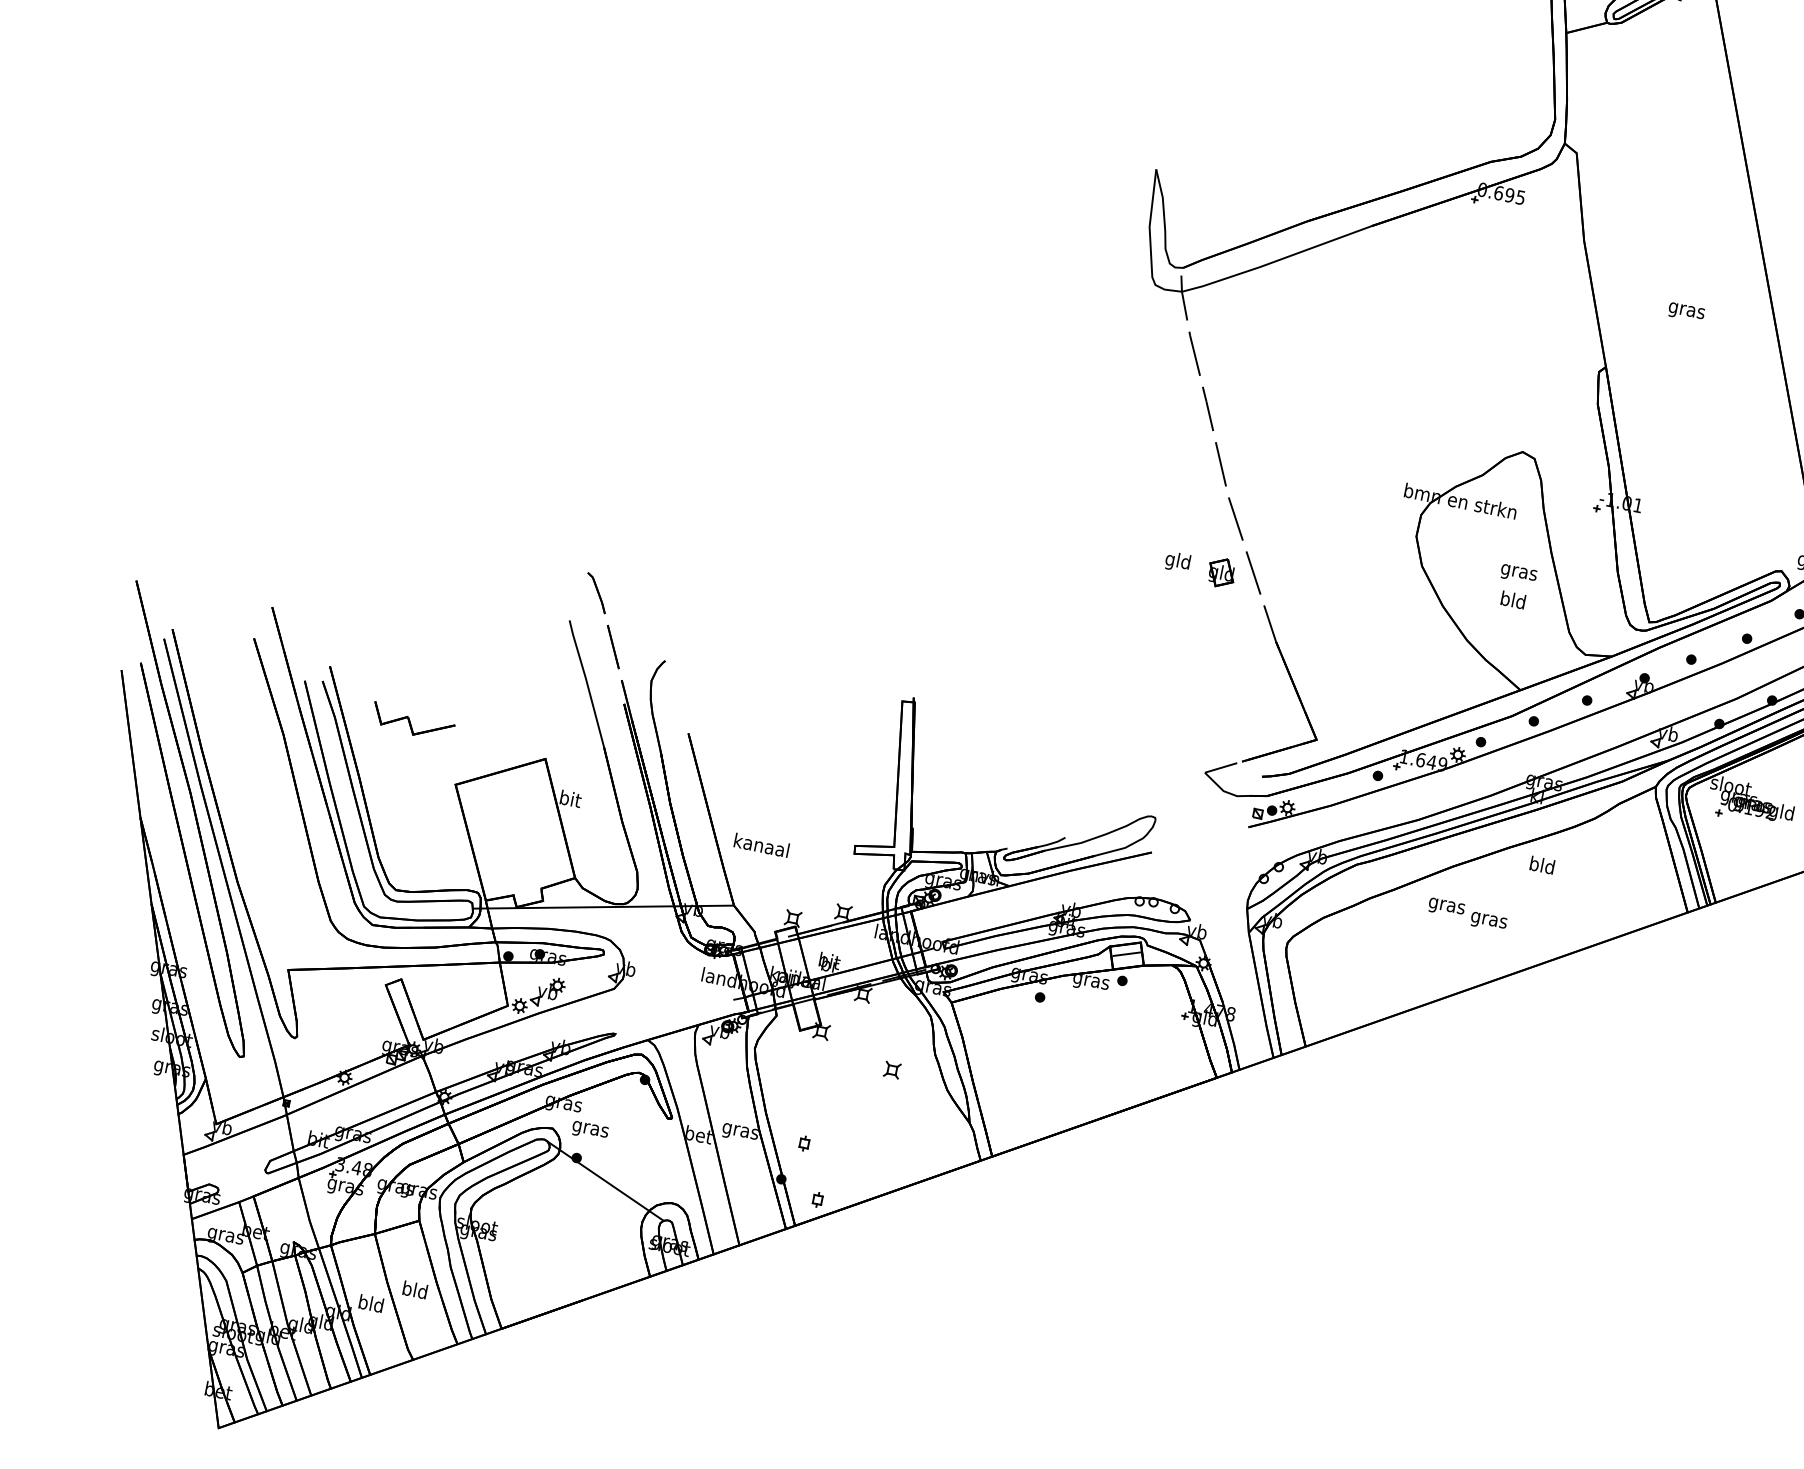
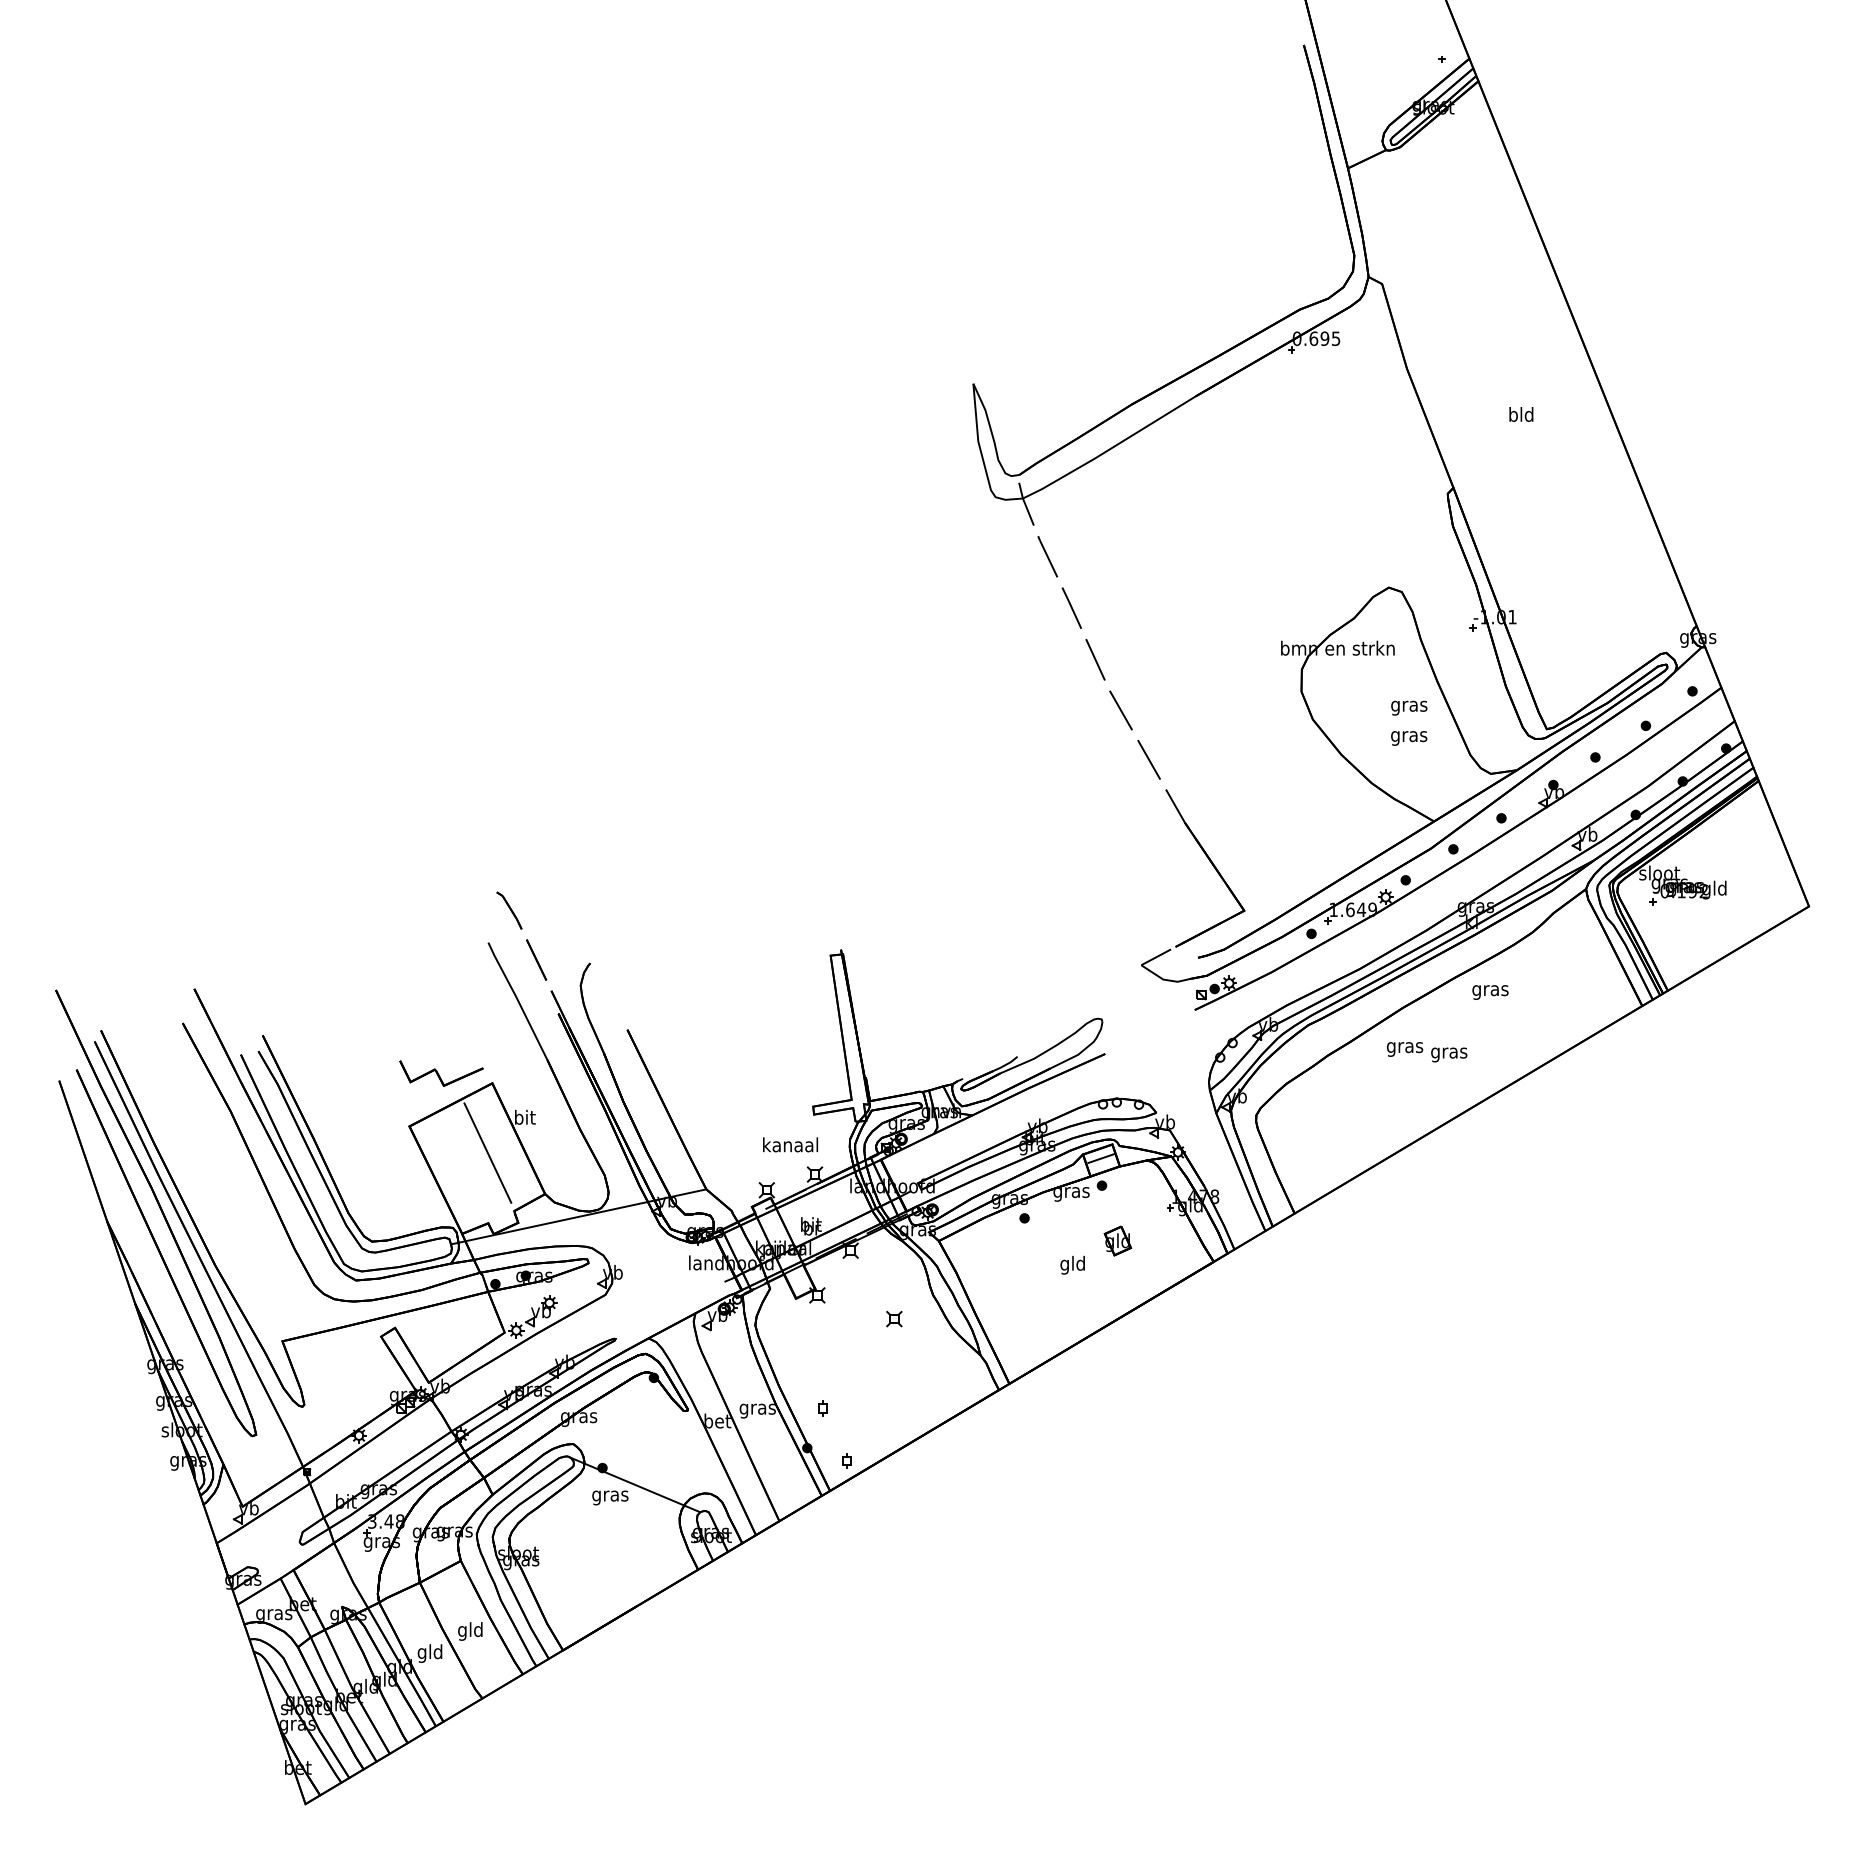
text: (1686, 310) -> (1521, 416), gras -> bld
text: (1177, 561) -> (1072, 1264), moved
part: (1221, 572) -> (1117, 1240), moved
text: (1513, 602) -> (1409, 736), bld -> gras
part: (413, 722) -> (441, 1073), moved
line: (526, 825) -> (487, 1152), added
text: (761, 845) -> (790, 1144), moved
text: (1542, 867) -> (1490, 990), bld -> gras
text: (590, 1130) -> (610, 1497), moved
text: (406, 1290) -> (462, 1631), bld -> gld
text: (362, 1303) -> (421, 1653), bld -> gld

